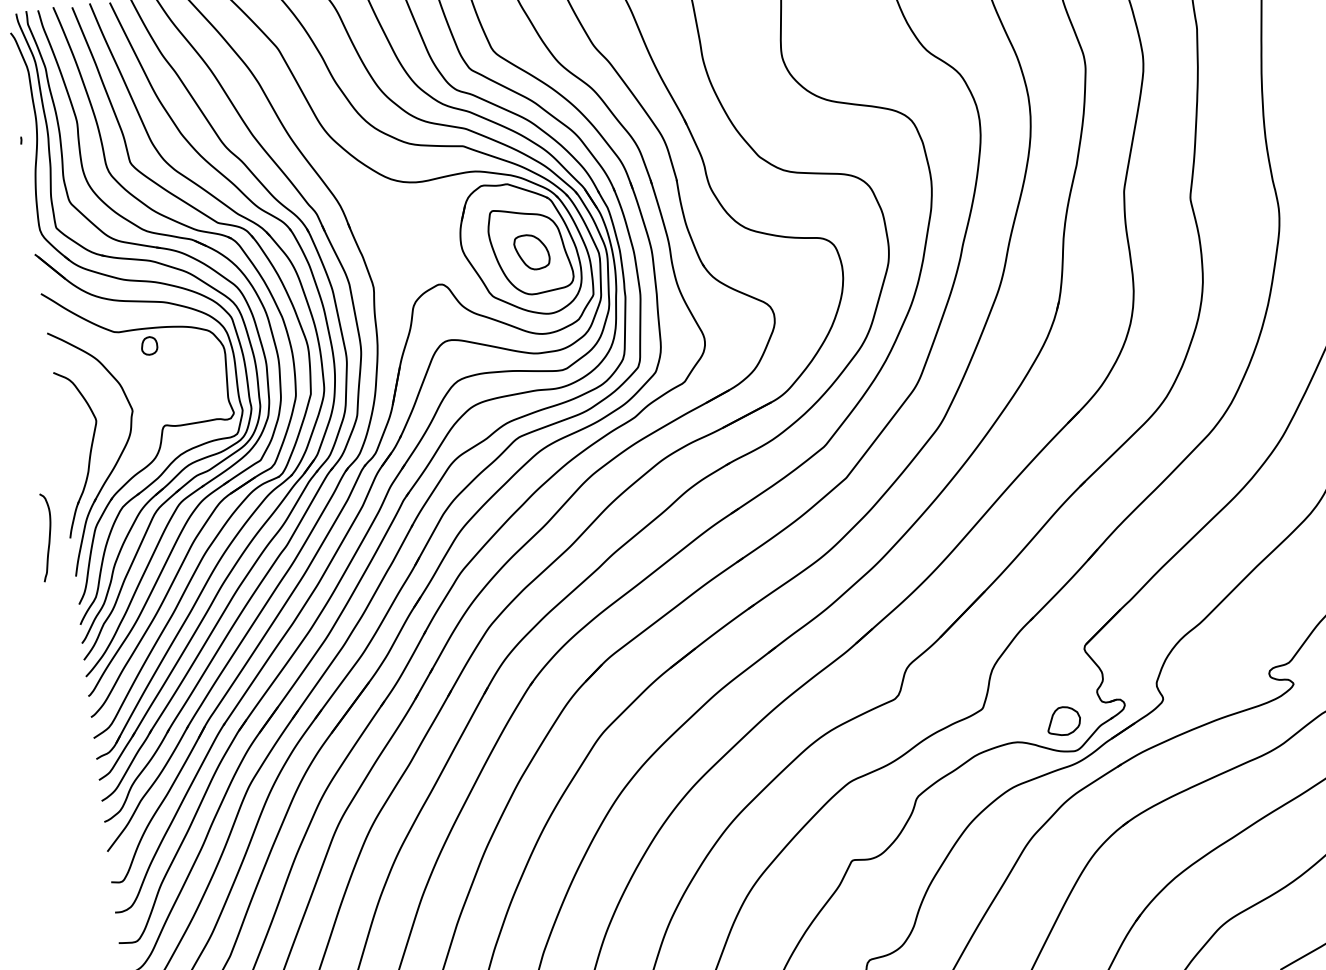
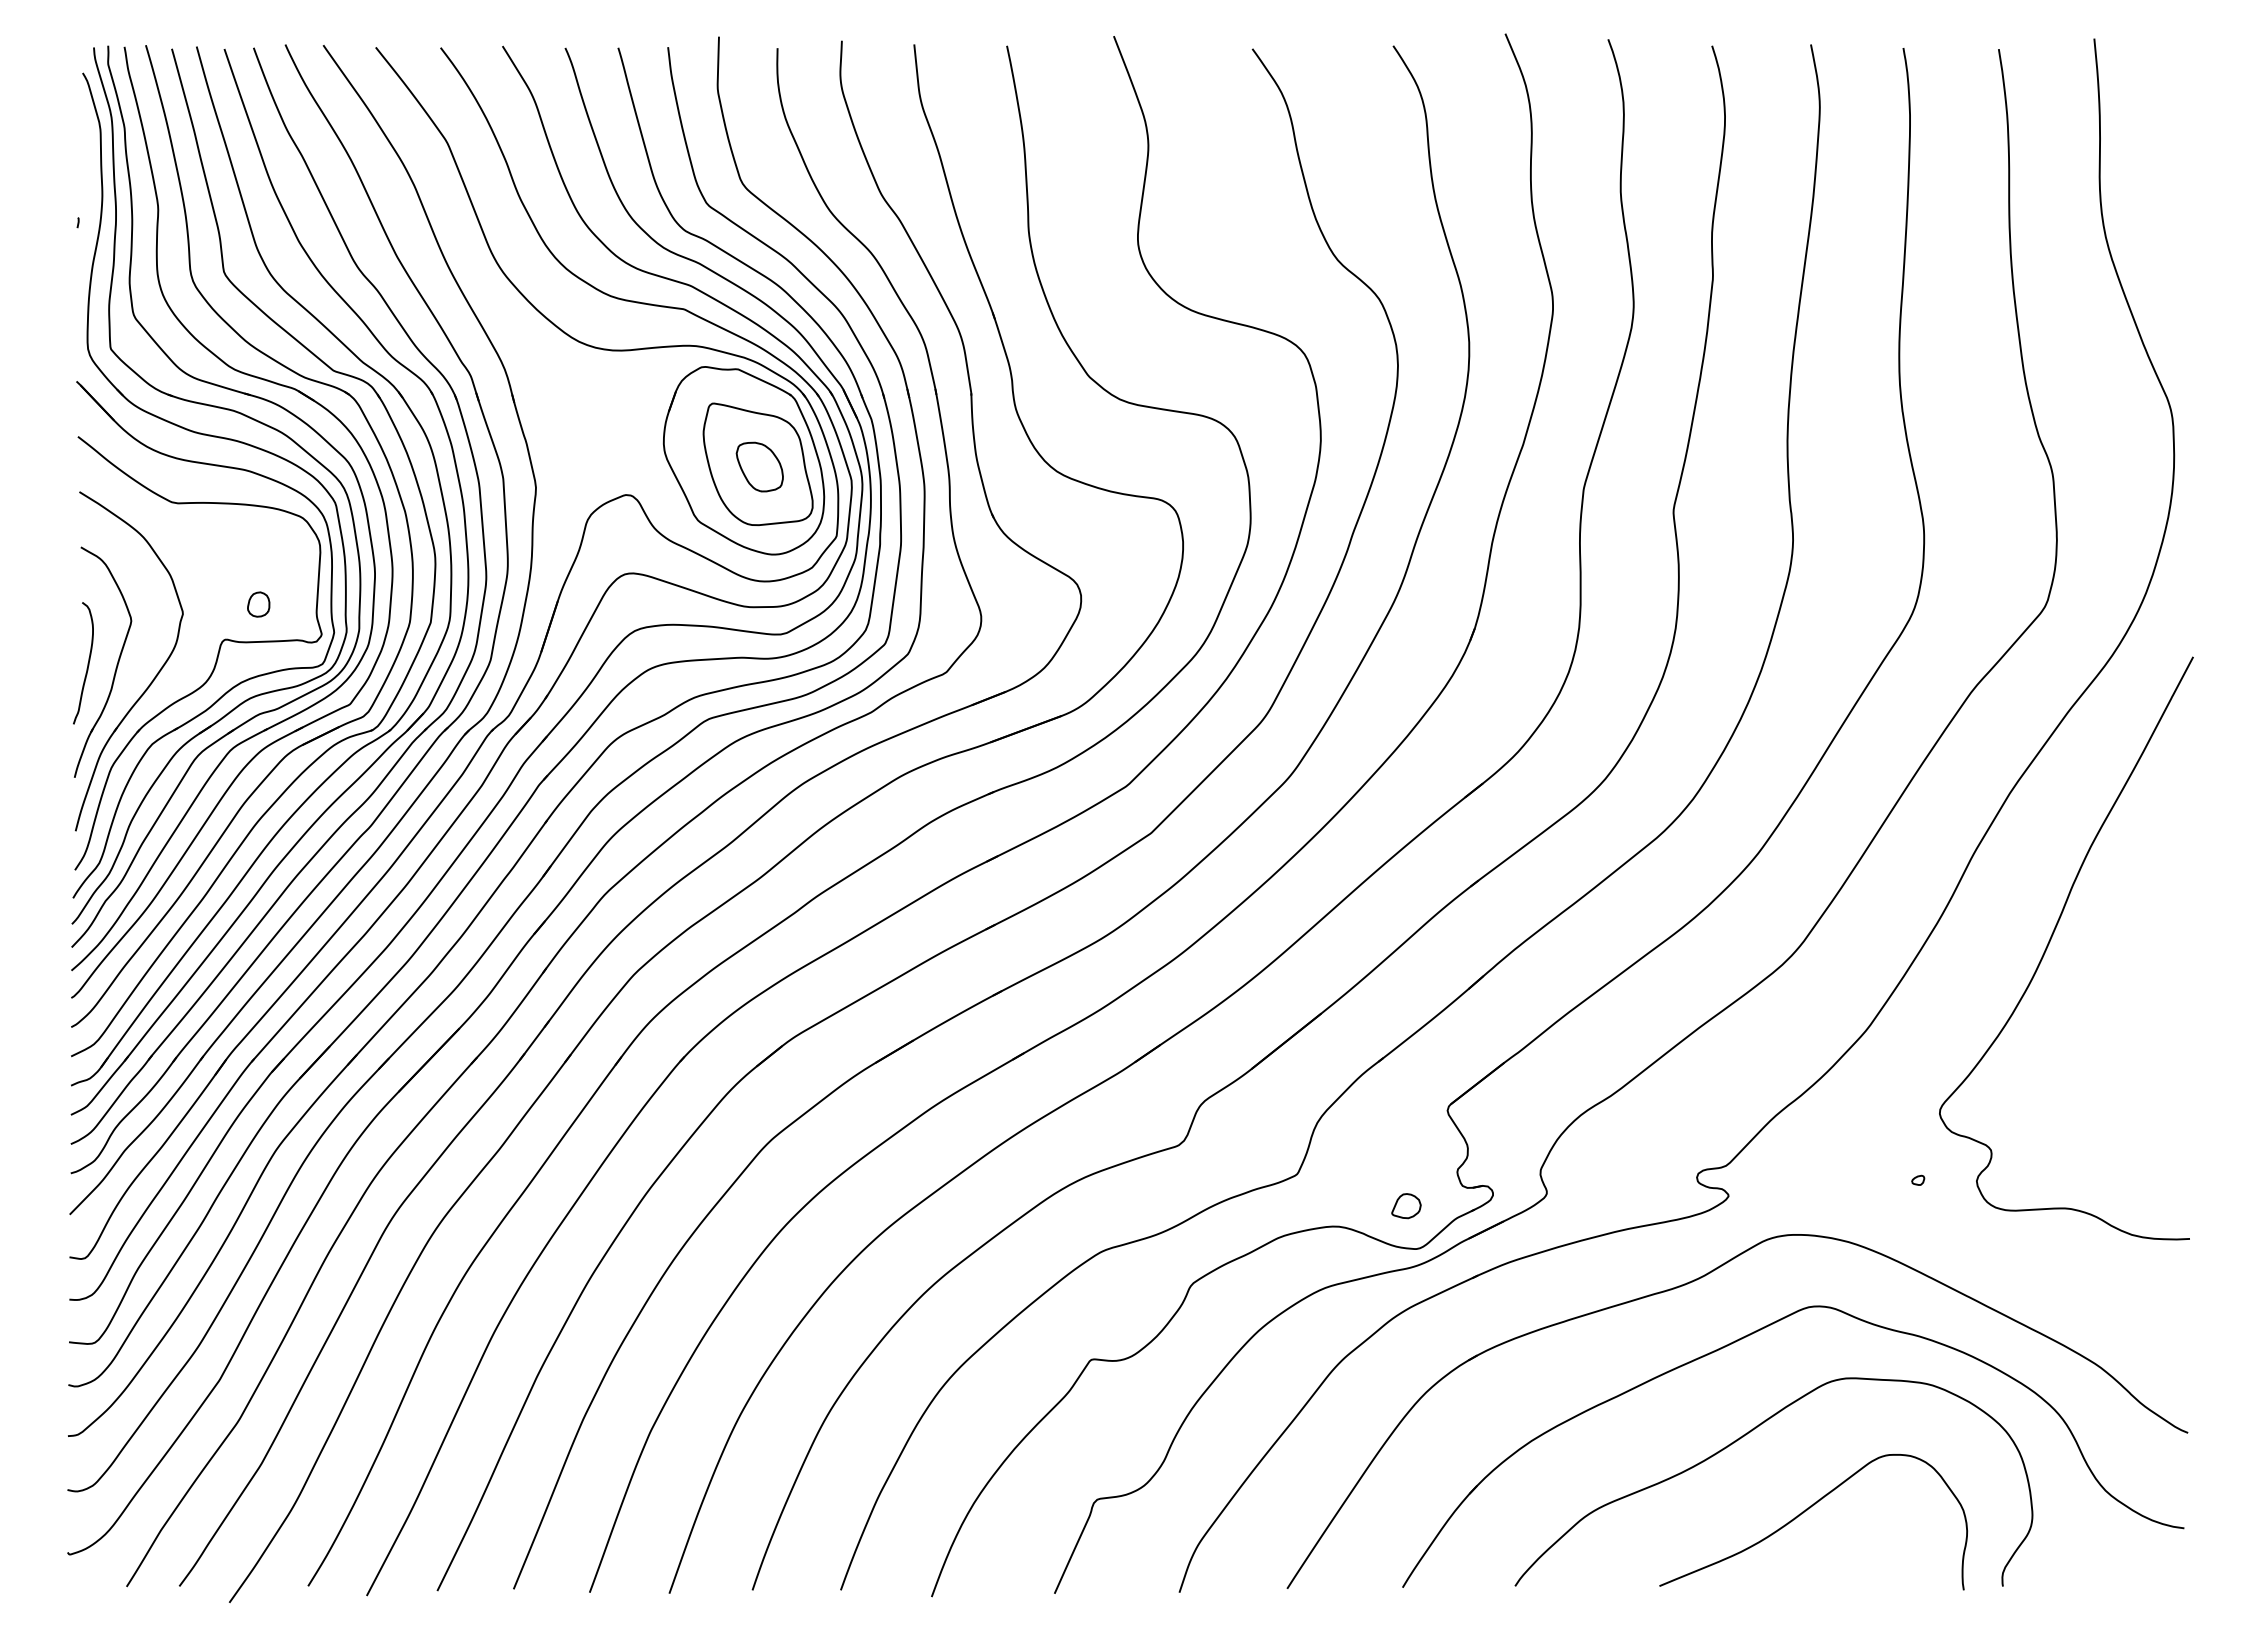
part: (149, 345) -> (258, 604), moved
curve: (48, 537) -> (87, 663), moved
part: (1063, 721) -> (1406, 1206), size x0.62

